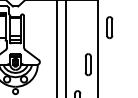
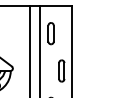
part: (109, 27) -> (50, 33), moved

